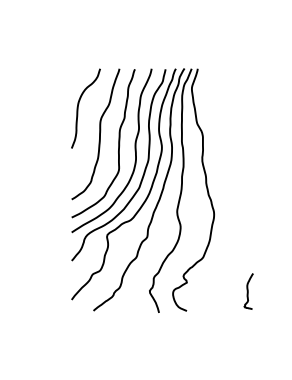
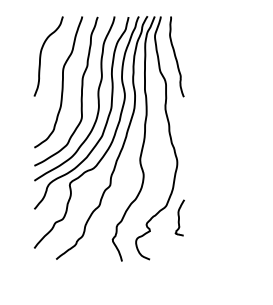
curve: (213, 108) -> (176, 56), added
curve: (248, 291) -> (179, 217), moved

